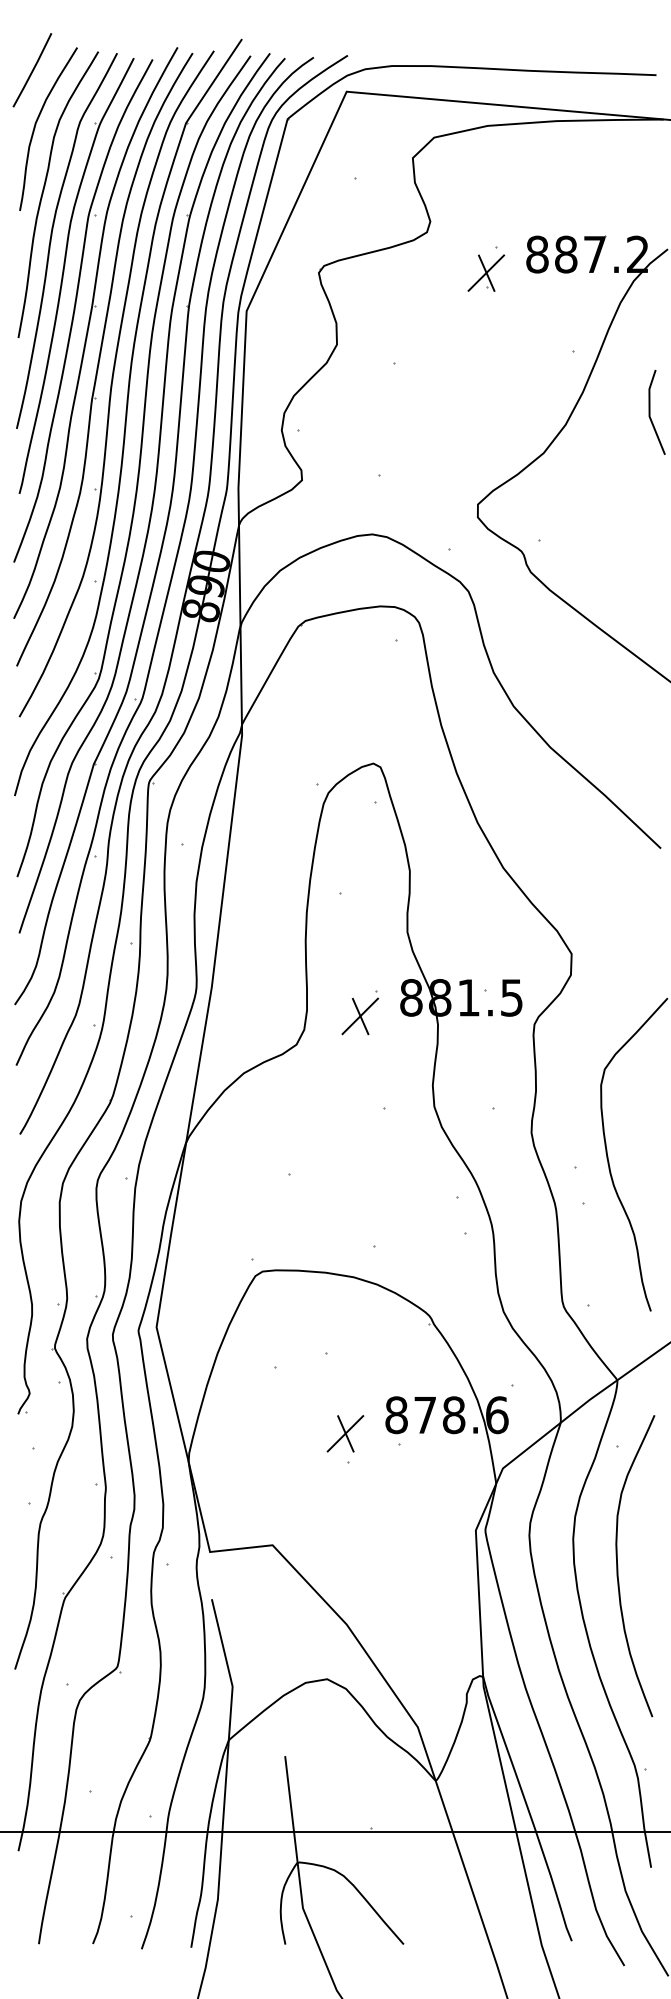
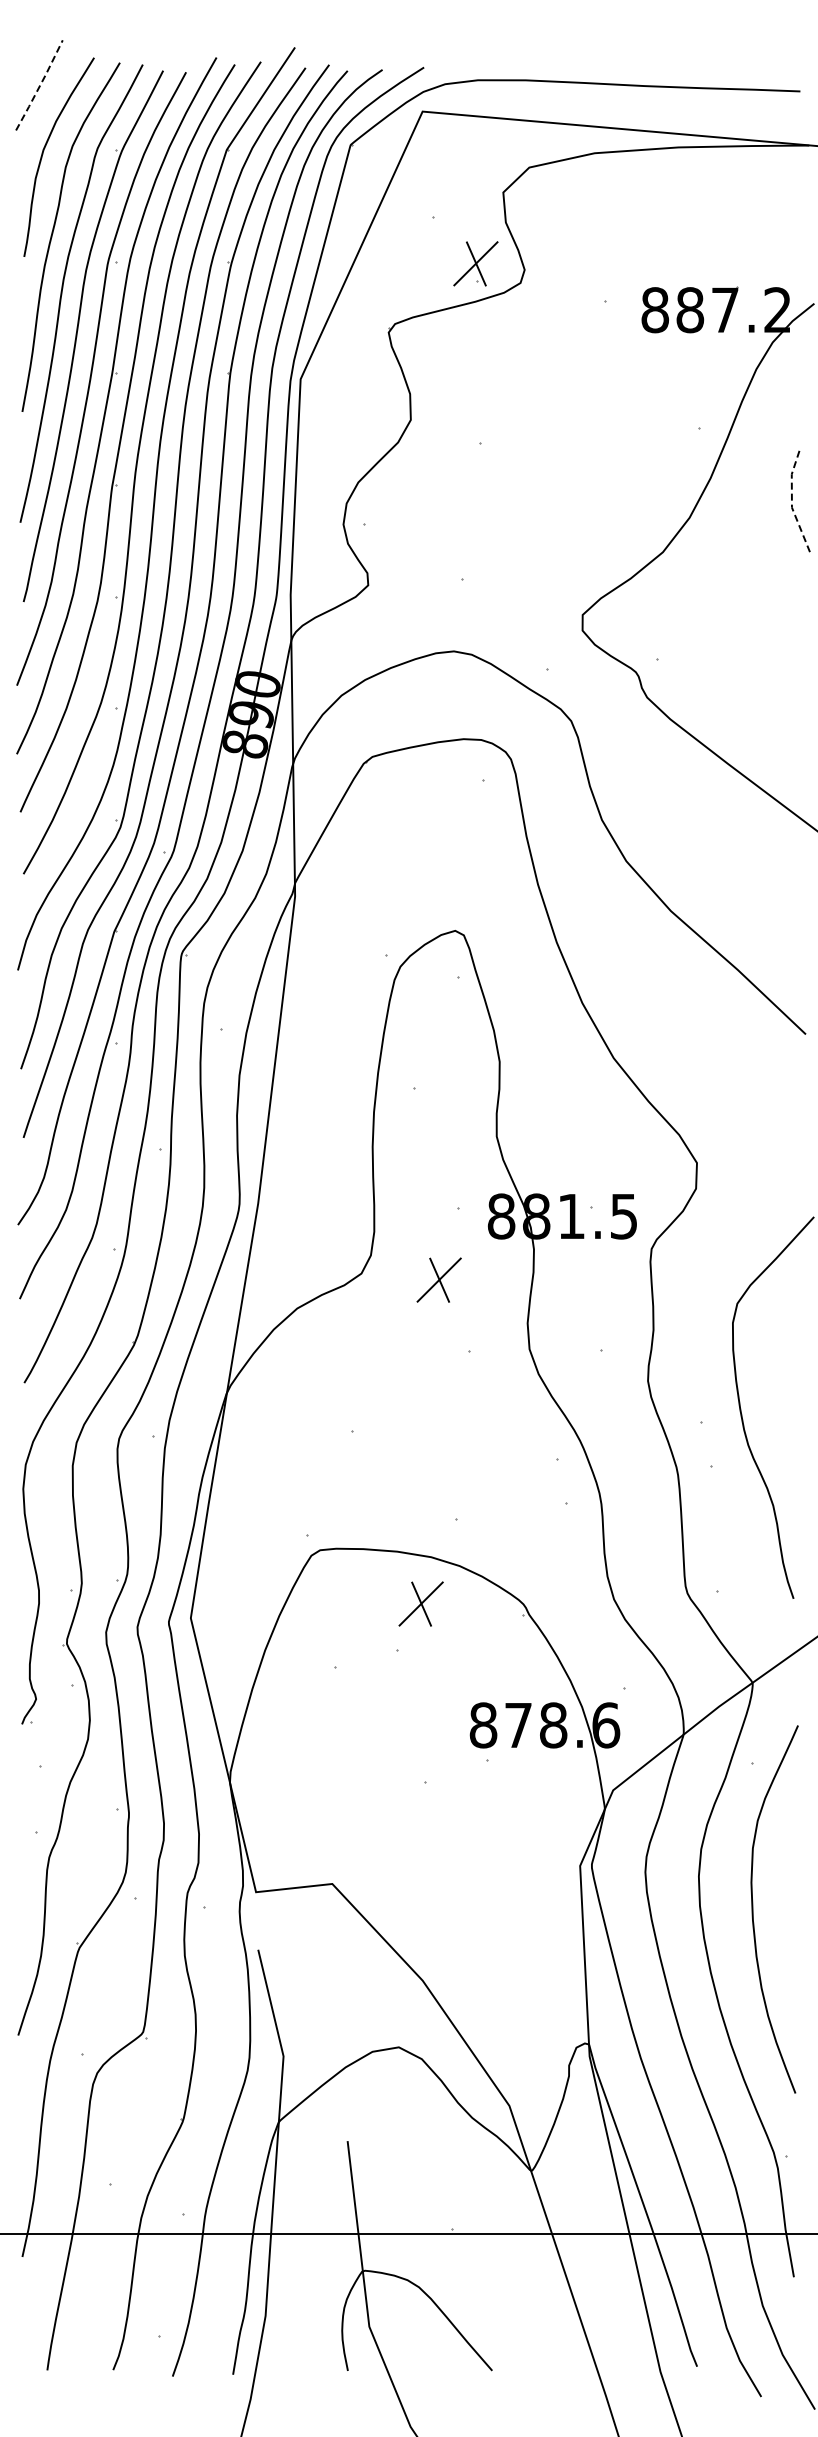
line: (33, 70) -> (40, 85), solid -> dashed
part: (485, 272) -> (475, 263), moved
line: (649, 413) -> (791, 503), solid -> dashed
part: (359, 1015) -> (438, 1279), moved
part: (344, 1433) -> (420, 1603), moved

